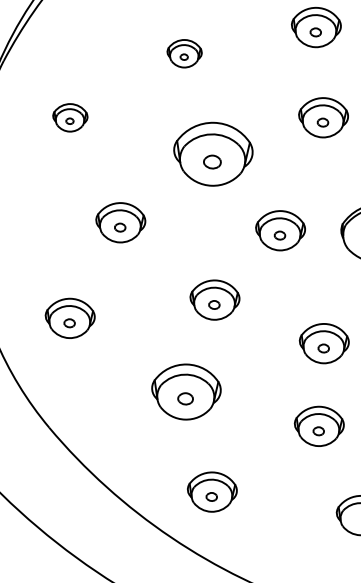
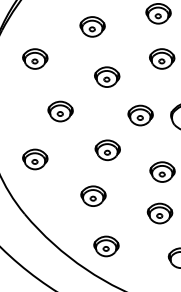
part: (184, 52) -> (92, 26), size x1.43
part: (70, 116) -> (35, 58), size x1.43
part: (214, 152) -> (107, 76), size x0.62
part: (186, 390) -> (93, 195), size x0.71

